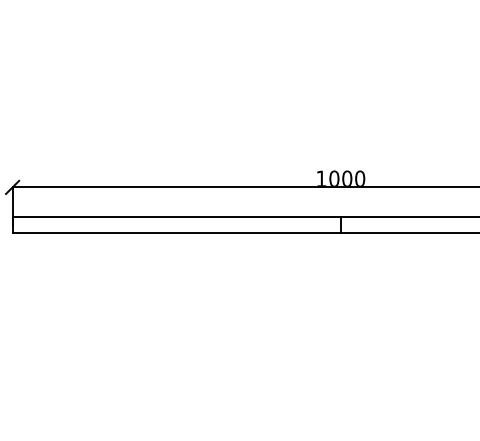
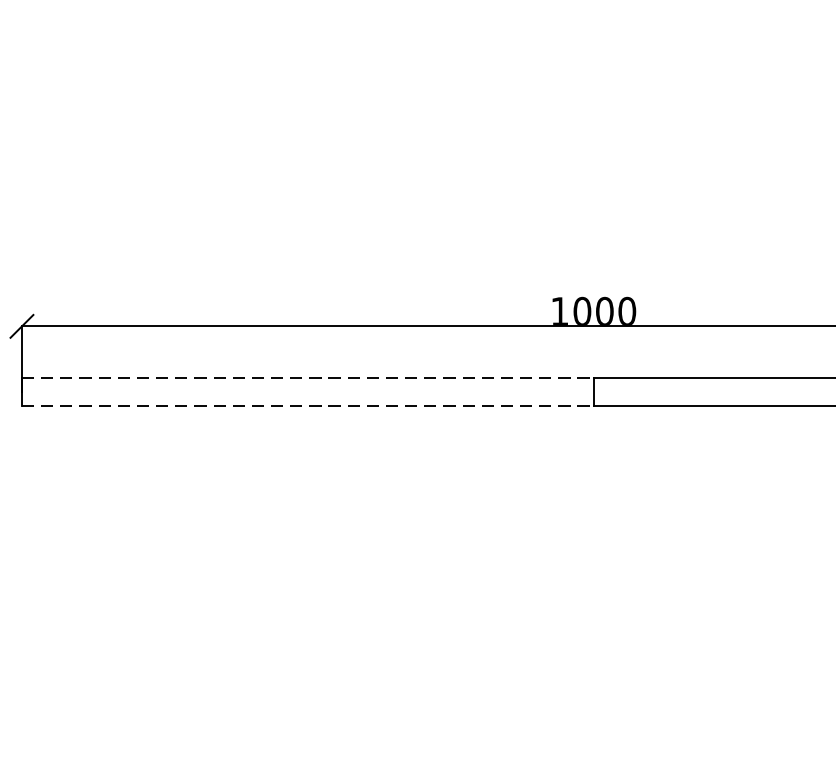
line: (177, 216) -> (309, 377), solid -> dashed
line: (177, 233) -> (309, 406), solid -> dashed

